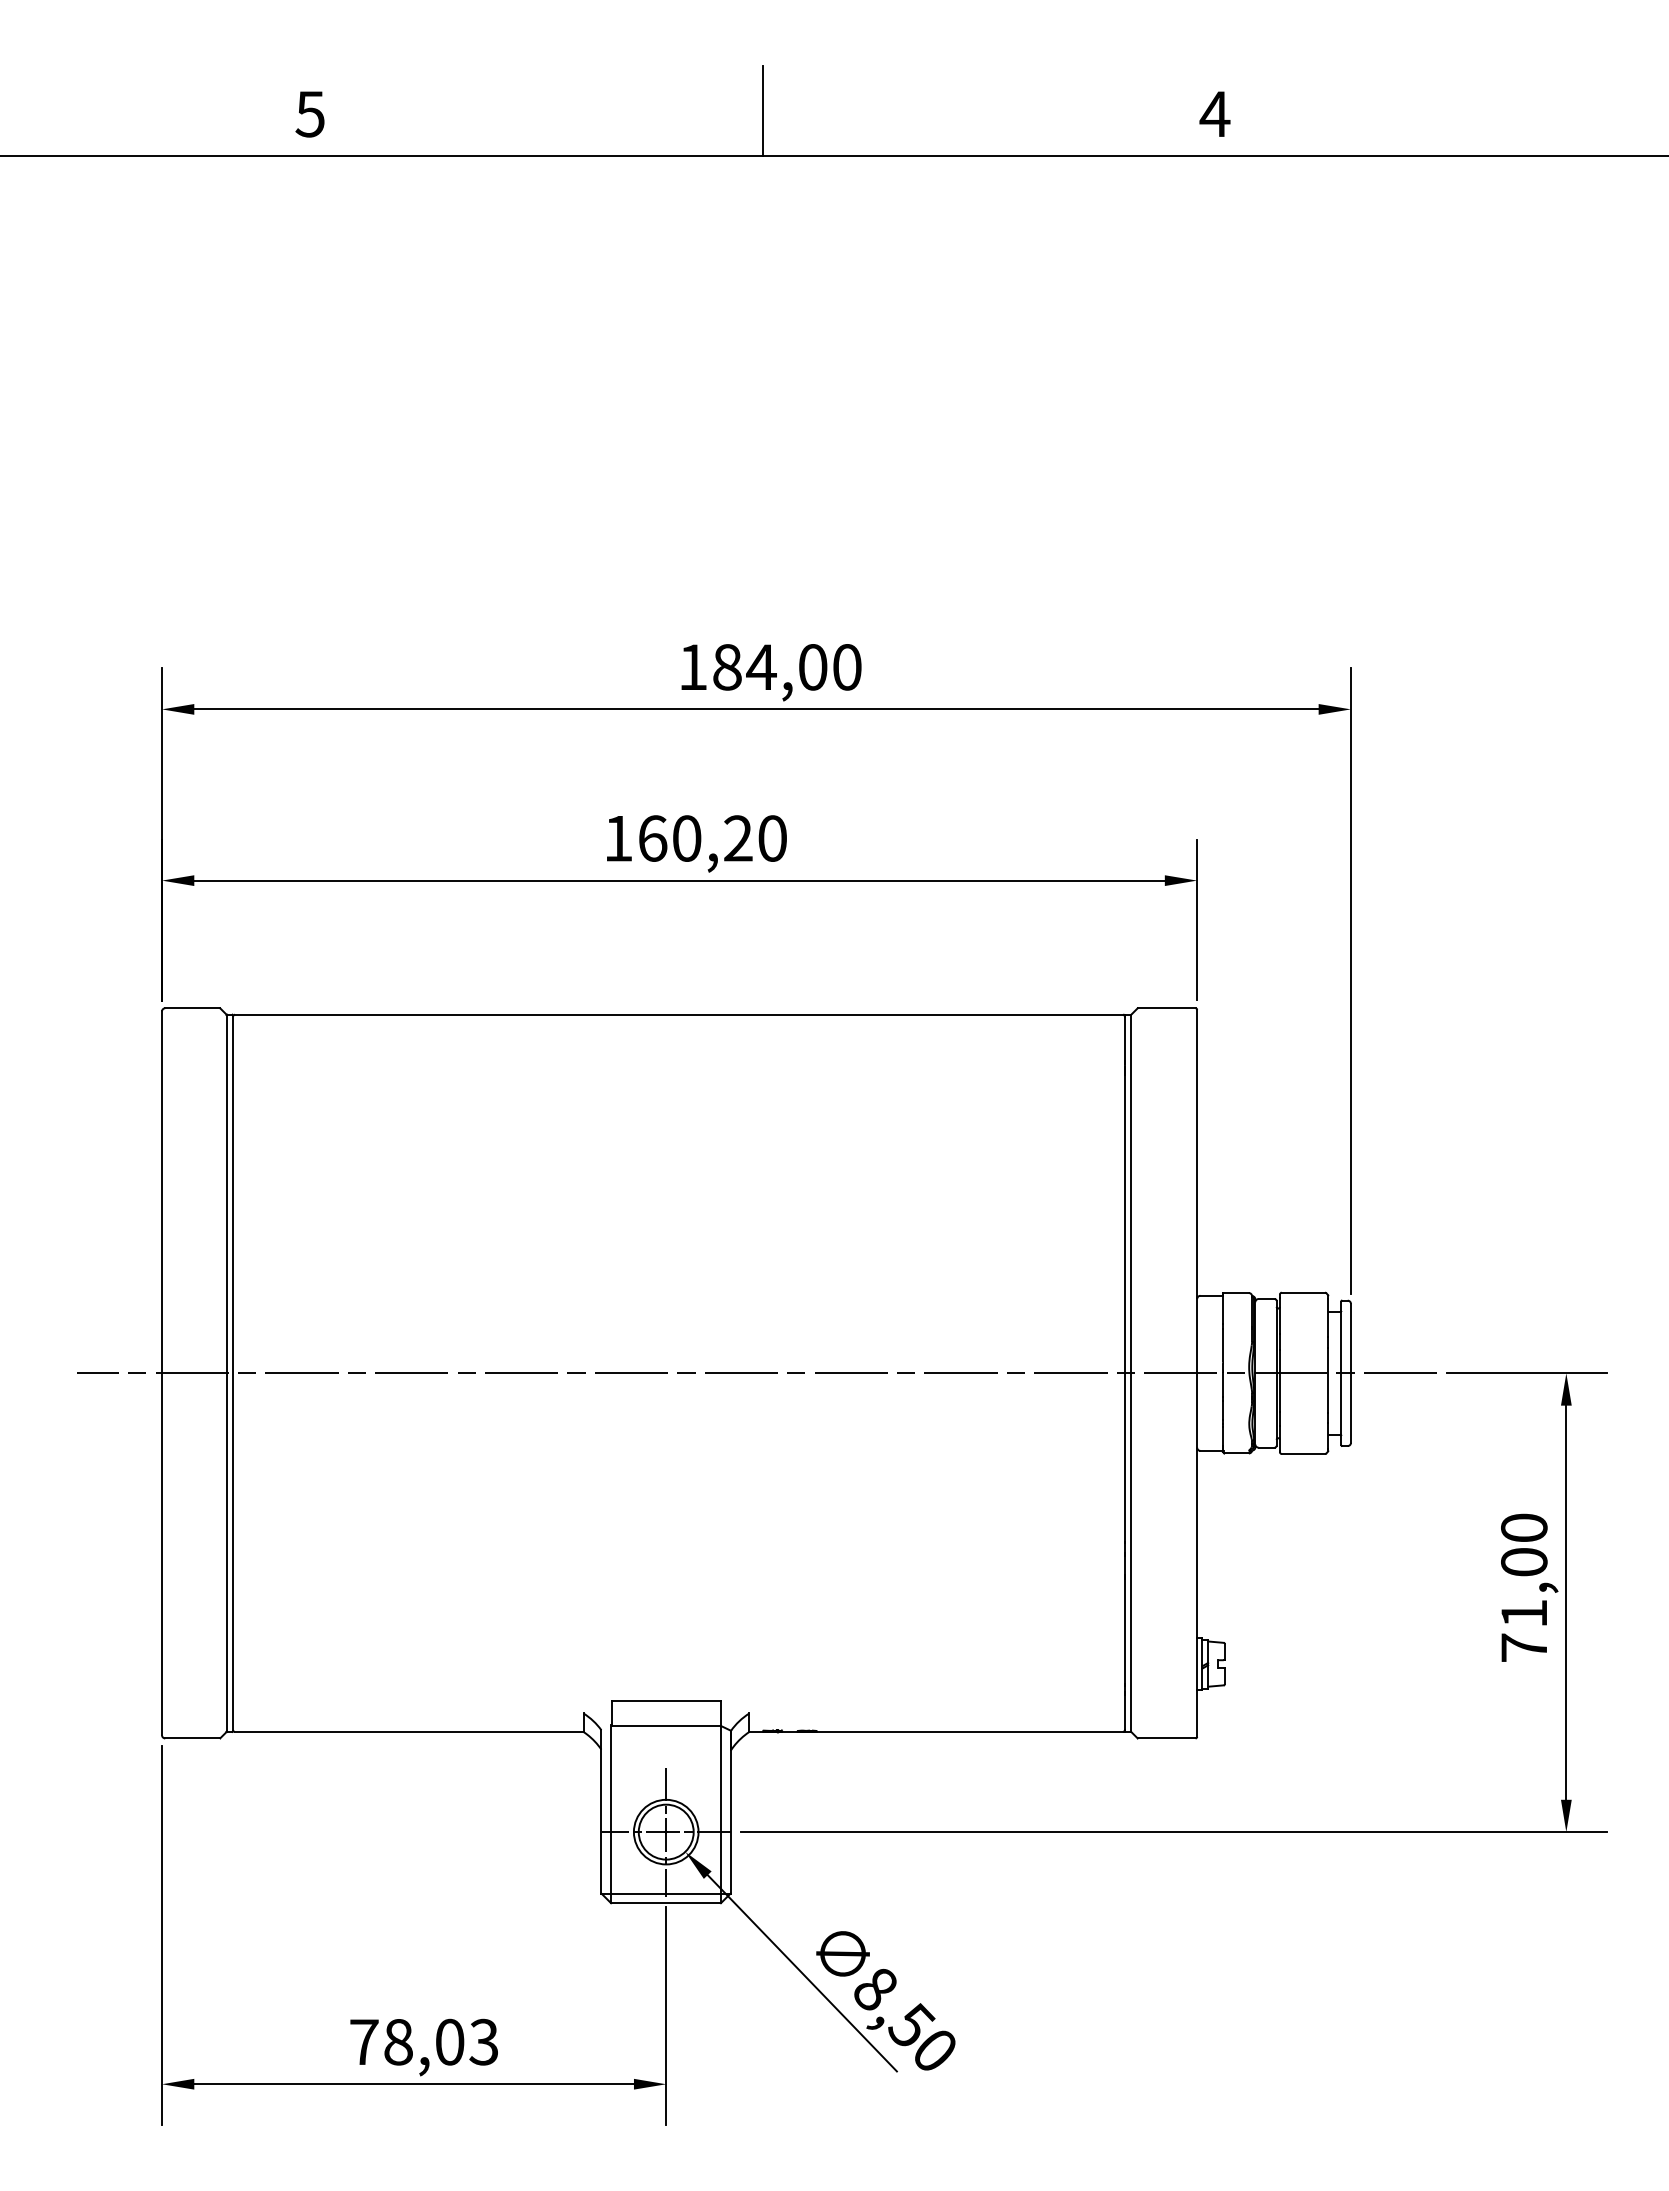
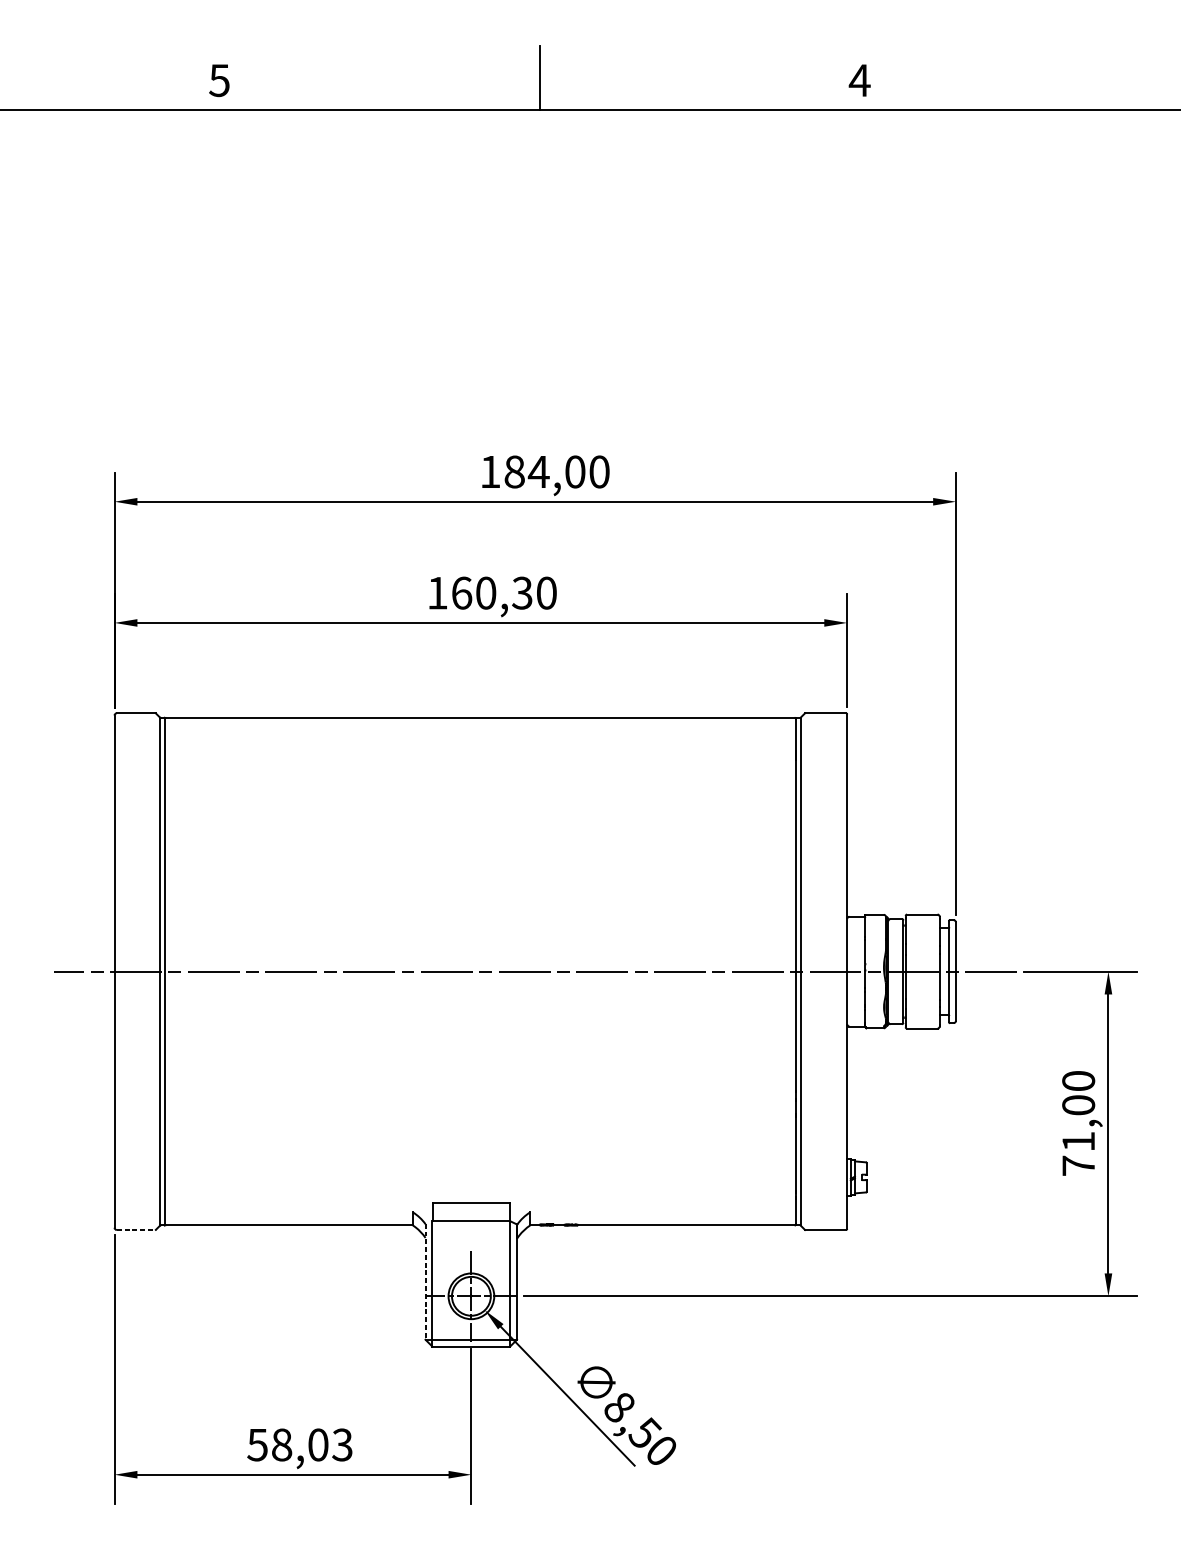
text: (737, 838) -> (521, 593), 160,20 -> 160,30
line: (193, 1738) -> (136, 1230), solid -> dashed
line: (601, 1811) -> (425, 1281), solid -> dashed
text: (363, 2042) -> (257, 1445), 78,03 -> 58,03

